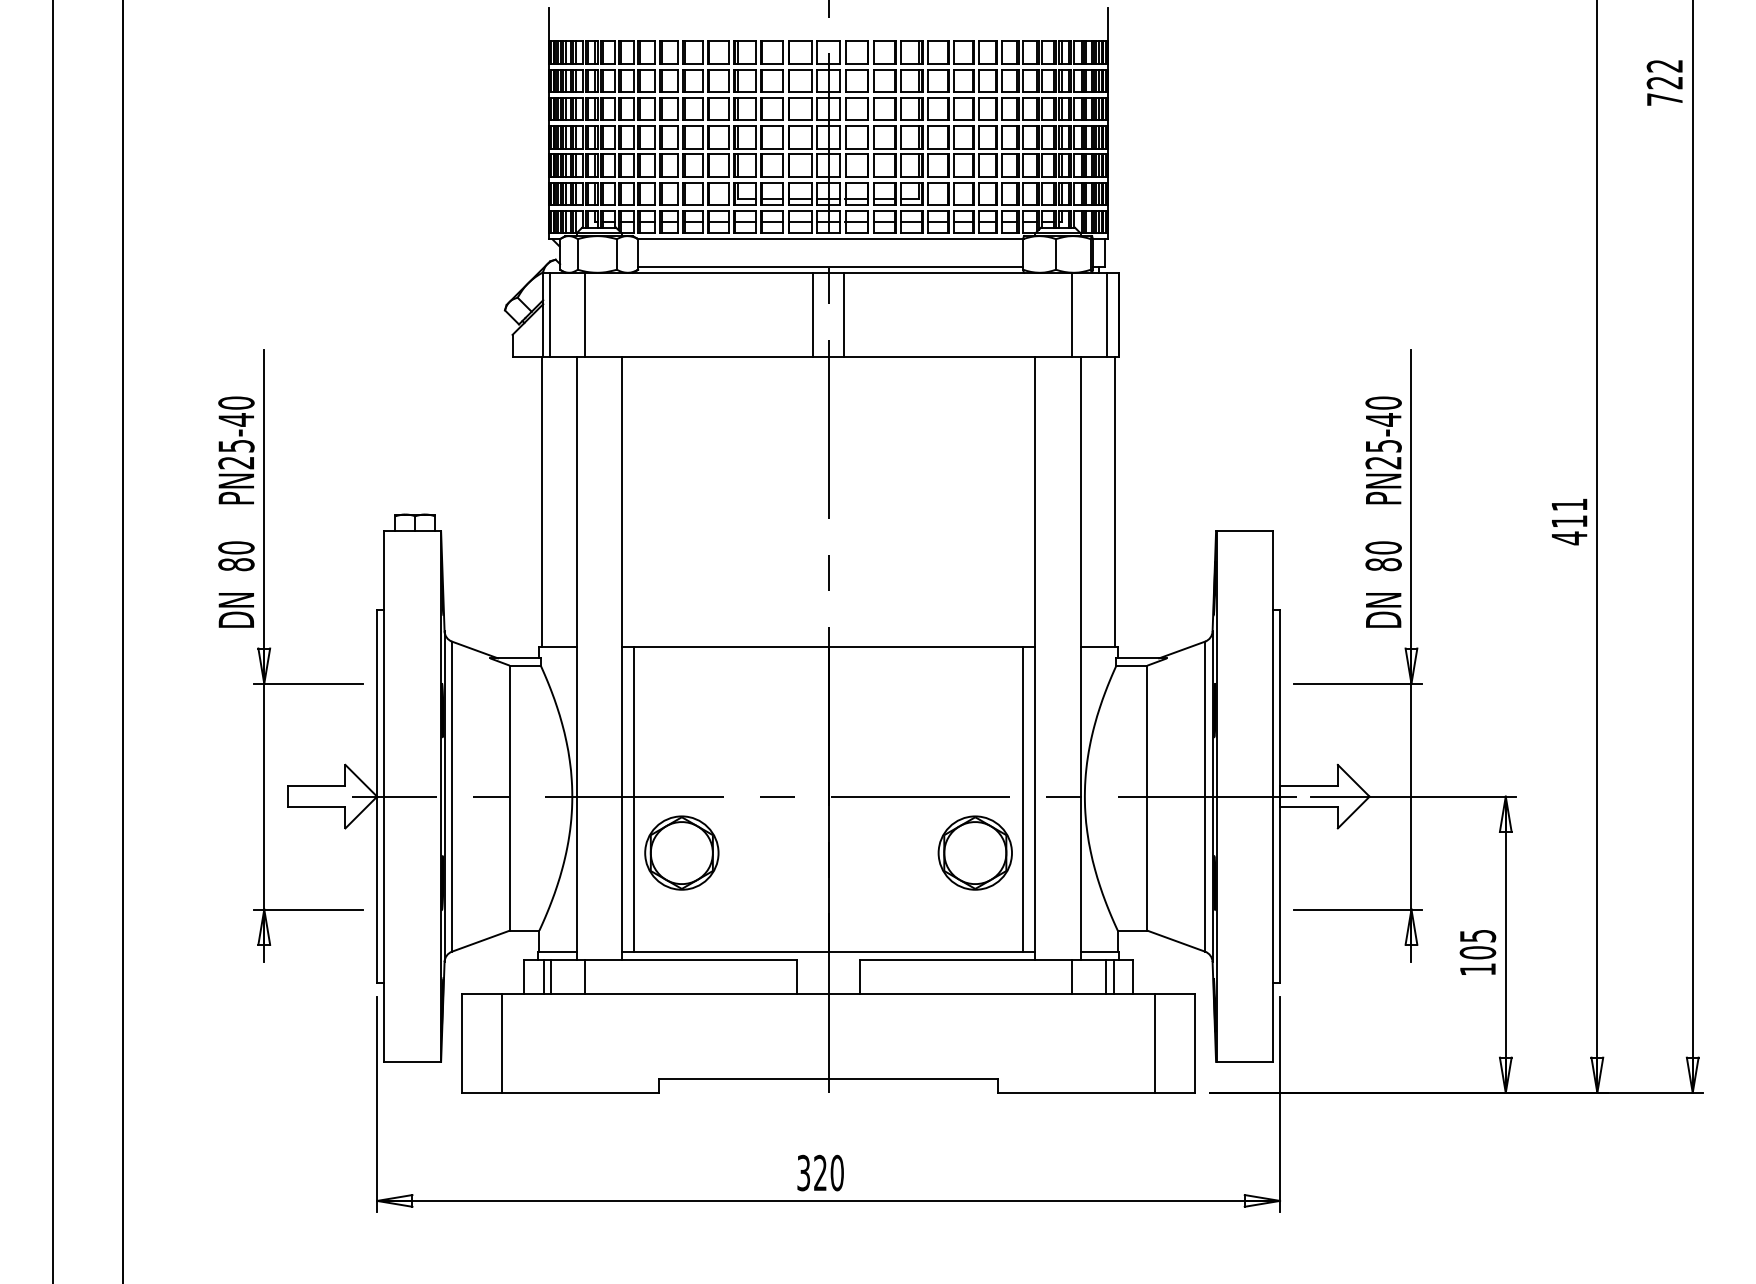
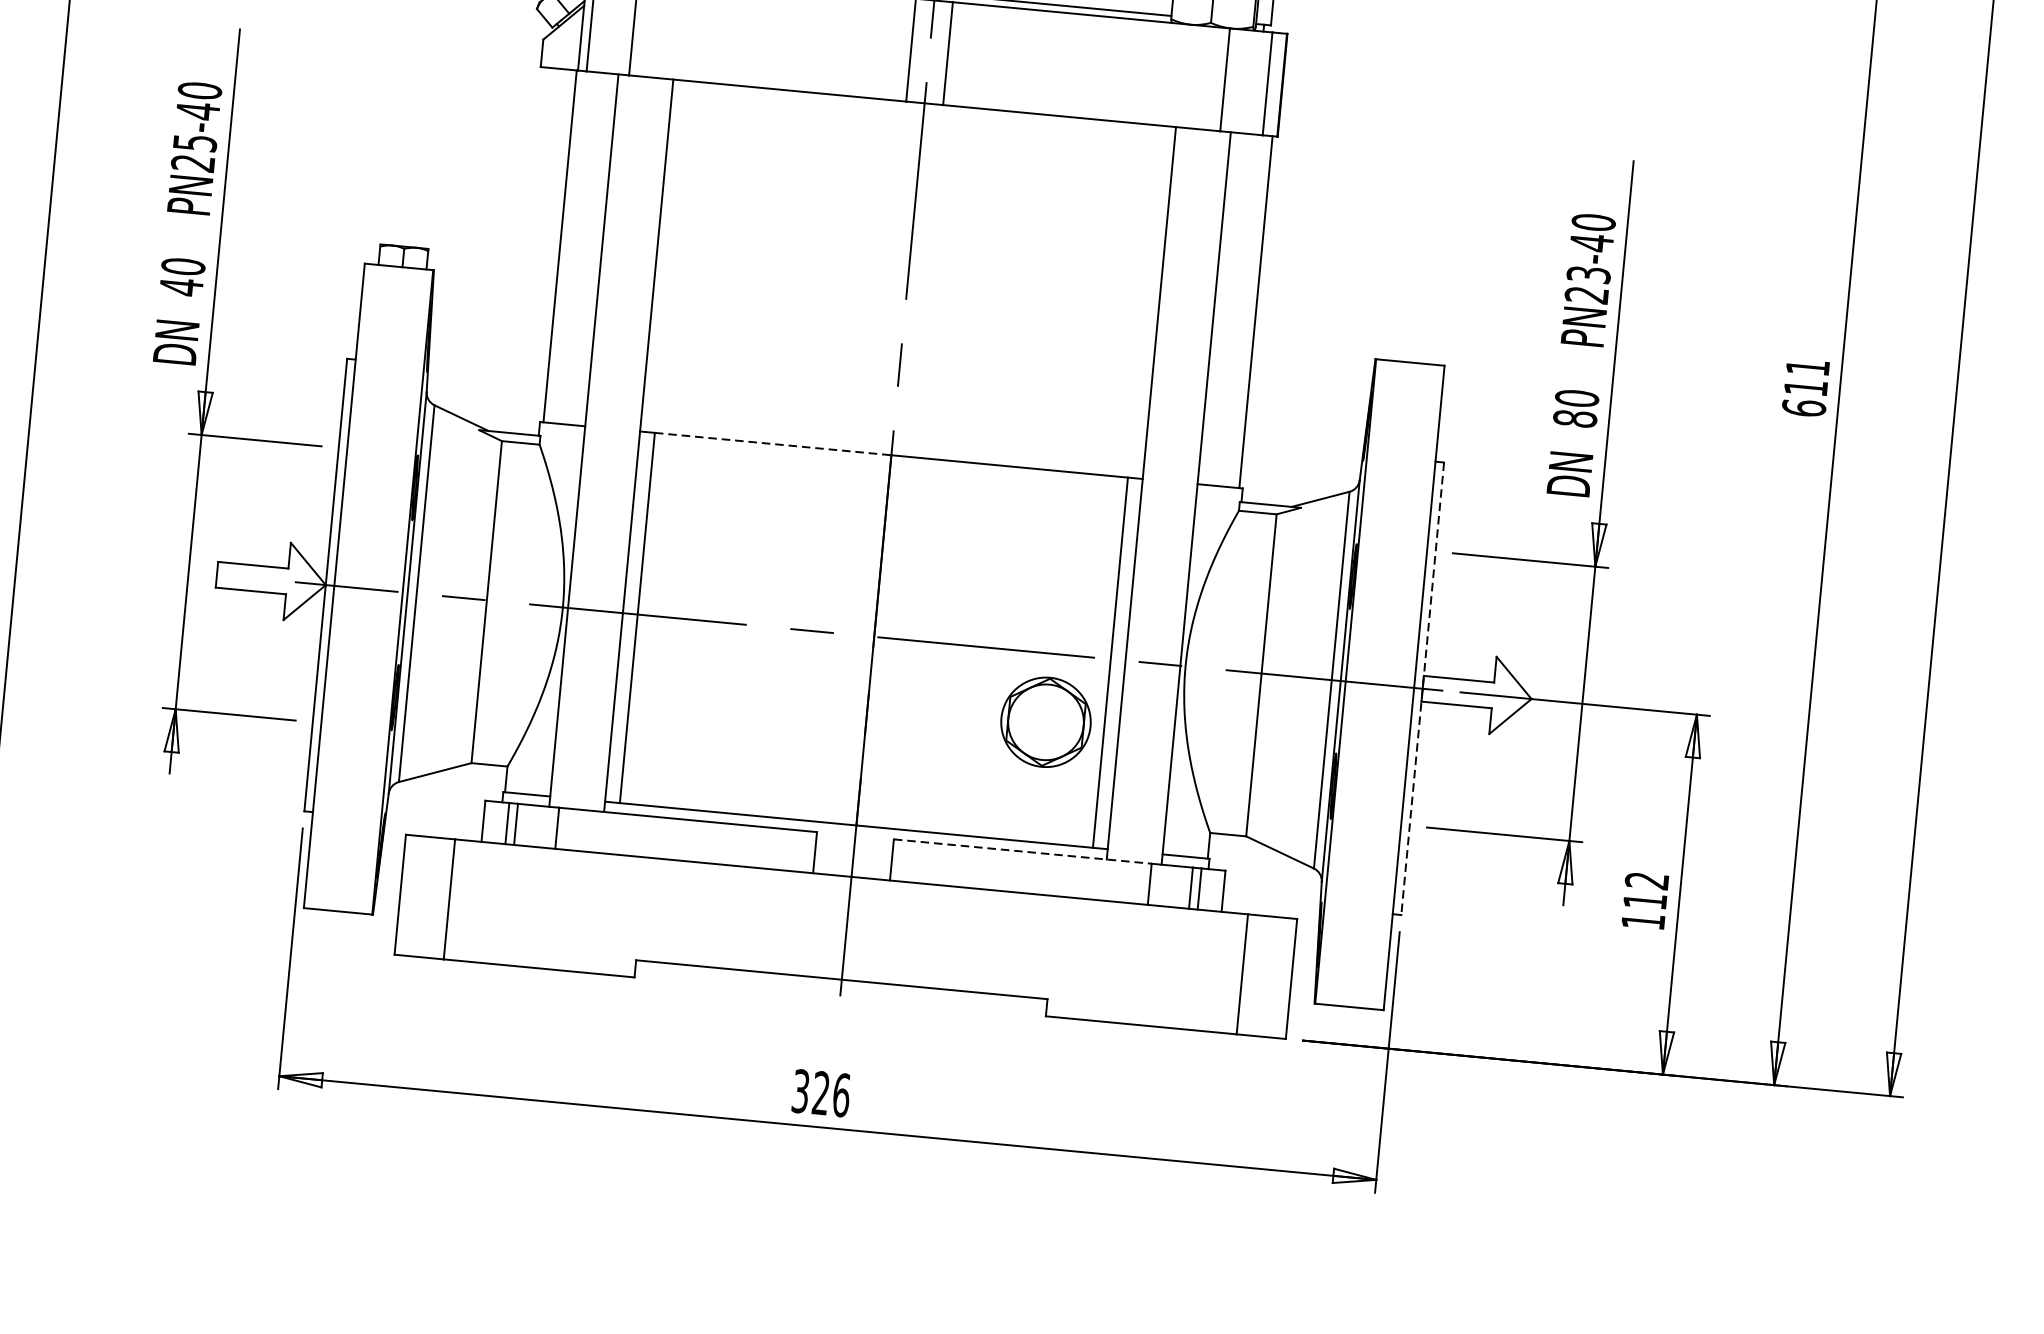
text: (1383, 445) -> (1588, 274), PN25-40 -> PN23-40
text: (1569, 538) -> (1804, 408), 411 -> 611
text: (236, 564) -> (181, 286), 80 -> 40
line: (731, 647) -> (773, 444), solid -> dashed
line: (1280, 797) -> (1423, 689), solid -> dashed
part: (681, 852) -> (689, 687), removed
text: (1477, 944) -> (1645, 891), 105 -> 112
line: (966, 960) -> (1022, 851), solid -> dashed
text: (836, 1172) -> (840, 1094), 320 -> 326

